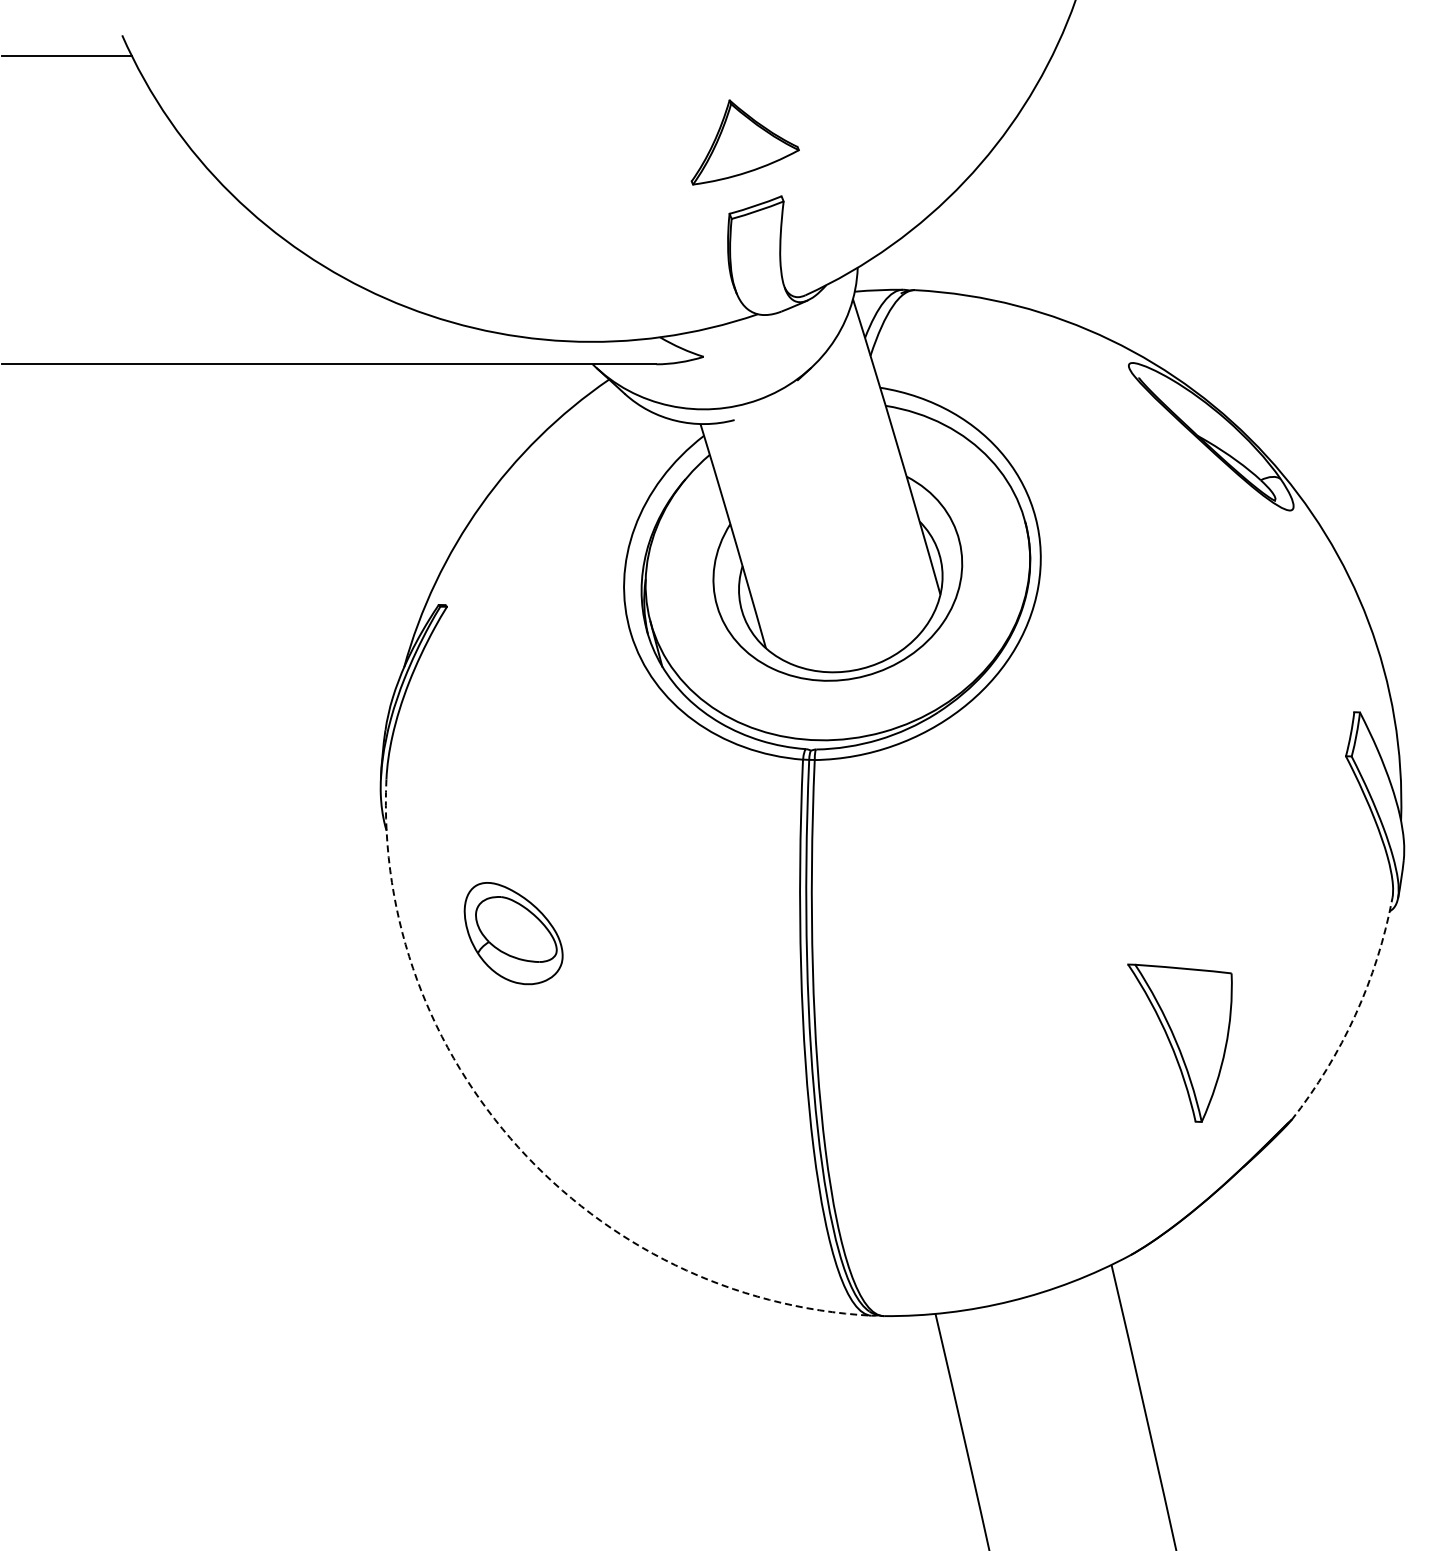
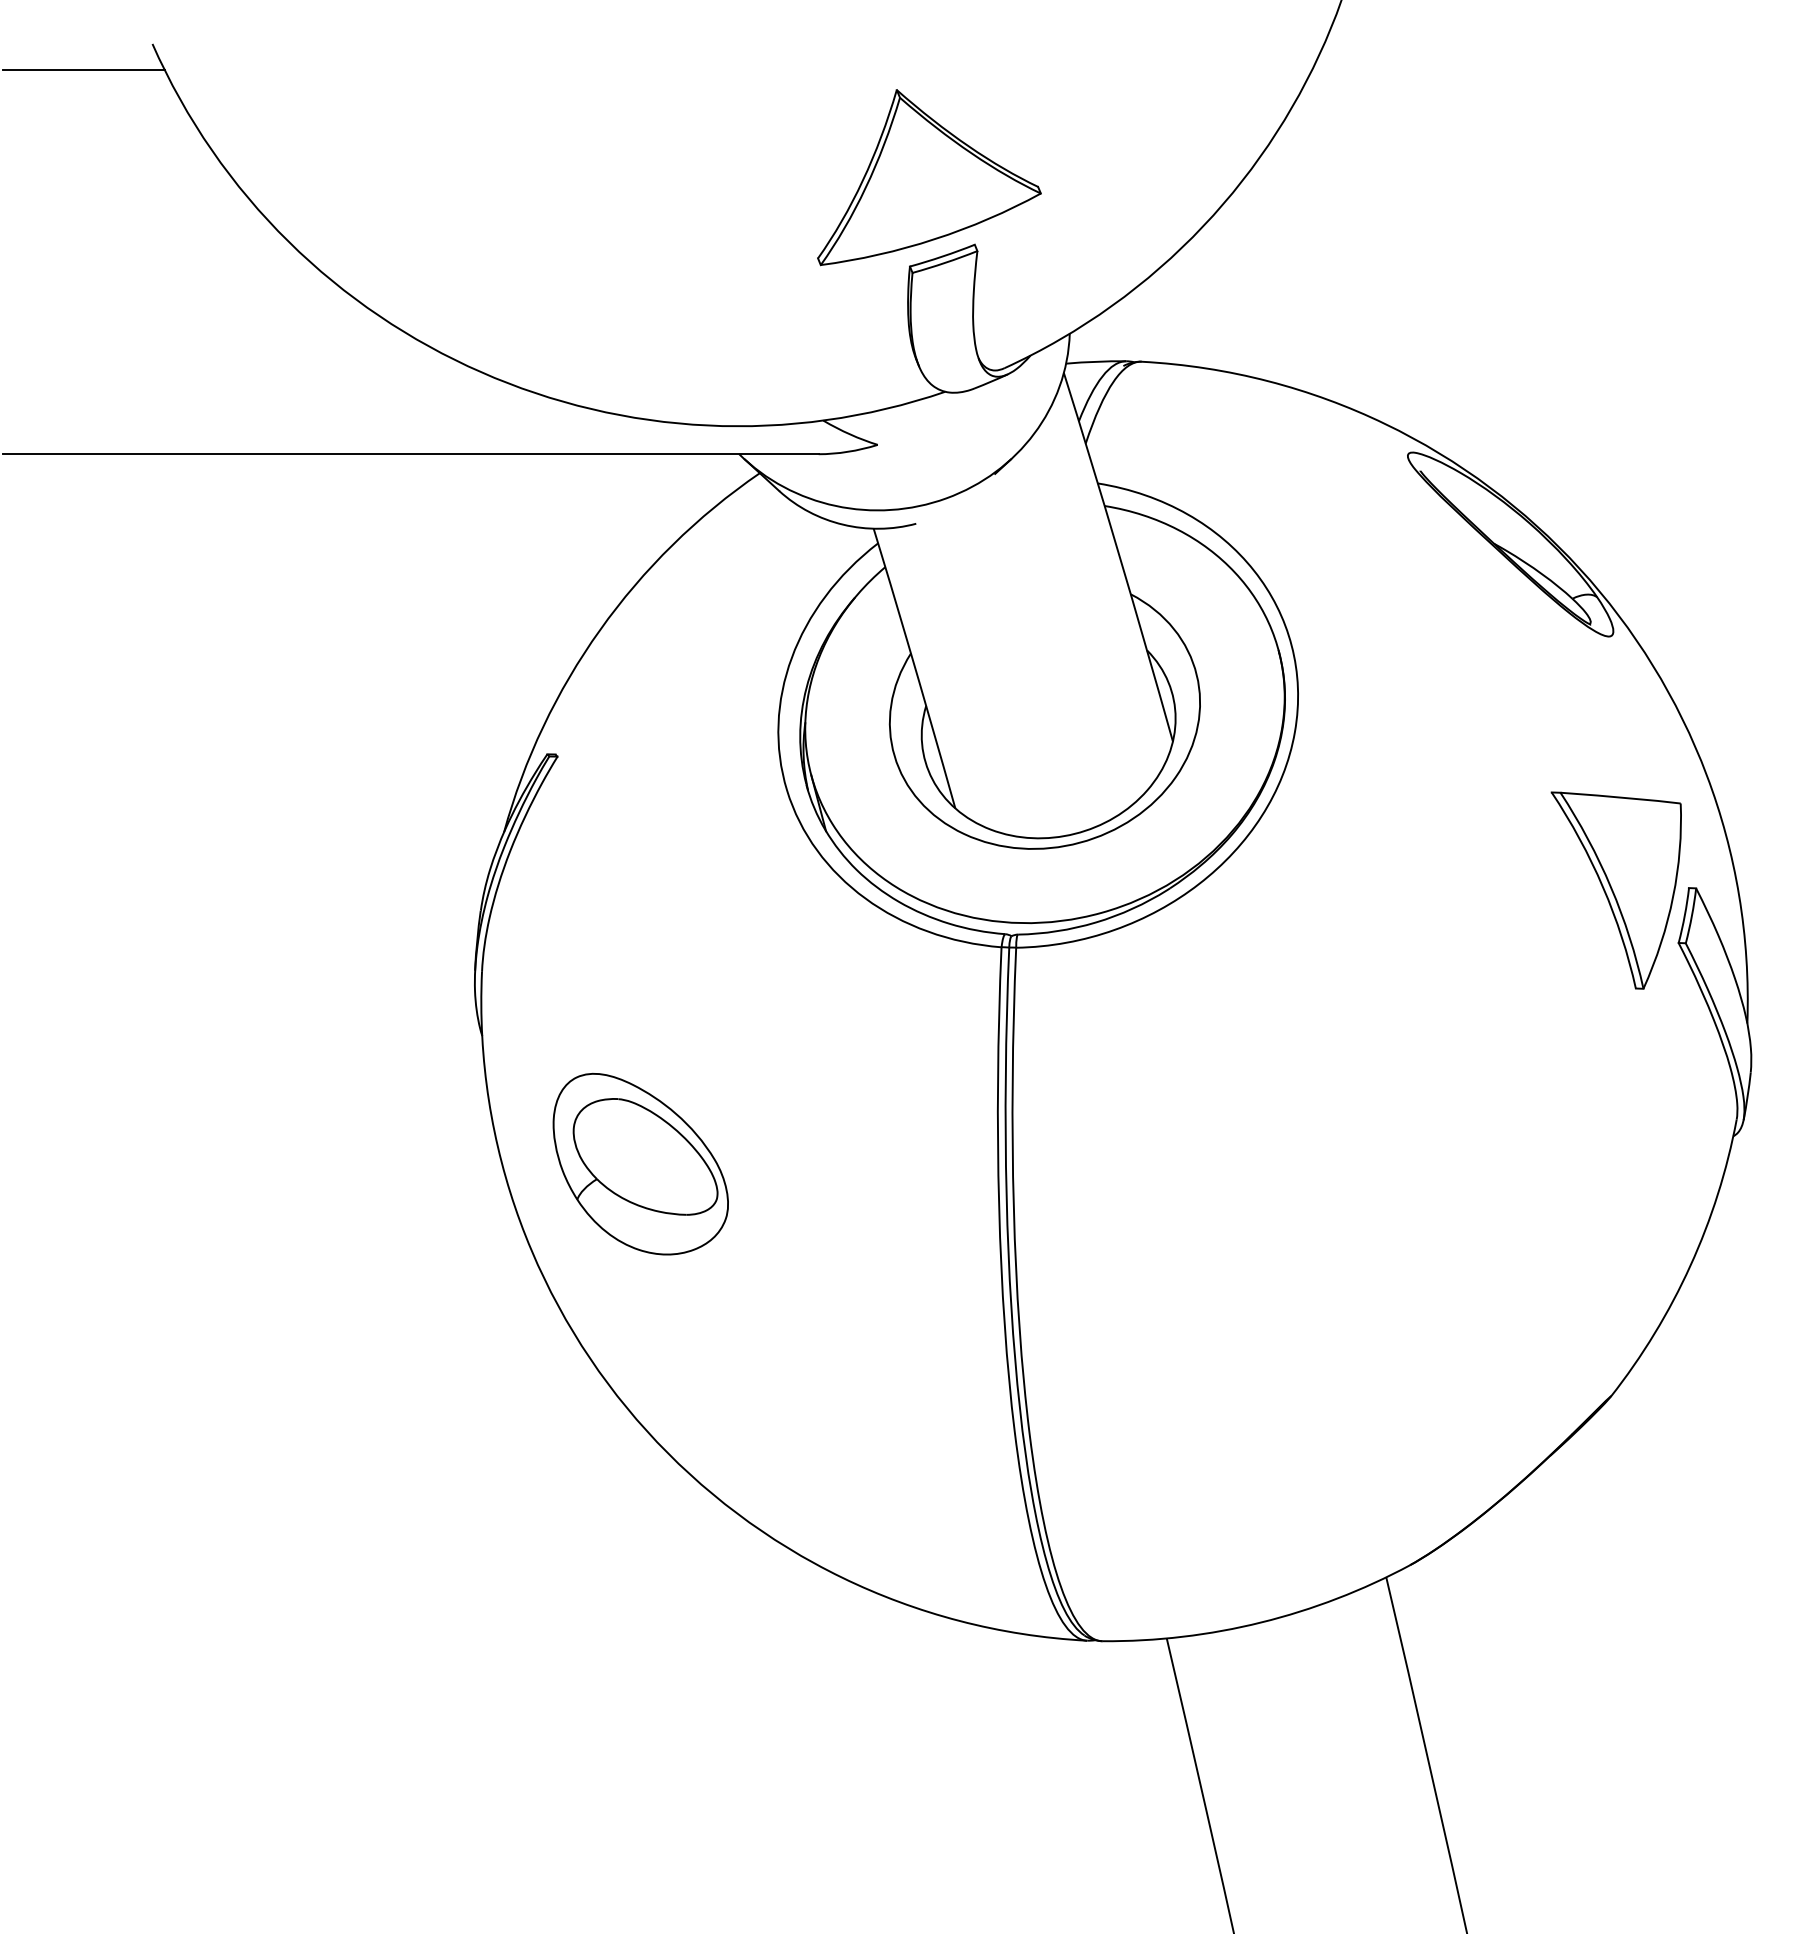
part: (745, 142) -> (929, 177), size x1.67
part: (513, 933) -> (640, 1164), size x1.43
arc: (1355, 1015) -> (1690, 1266), dashed -> solid
part: (1179, 1042) -> (1615, 889), moved
arc: (518, 1147) -> (646, 1430), dashed -> solid

